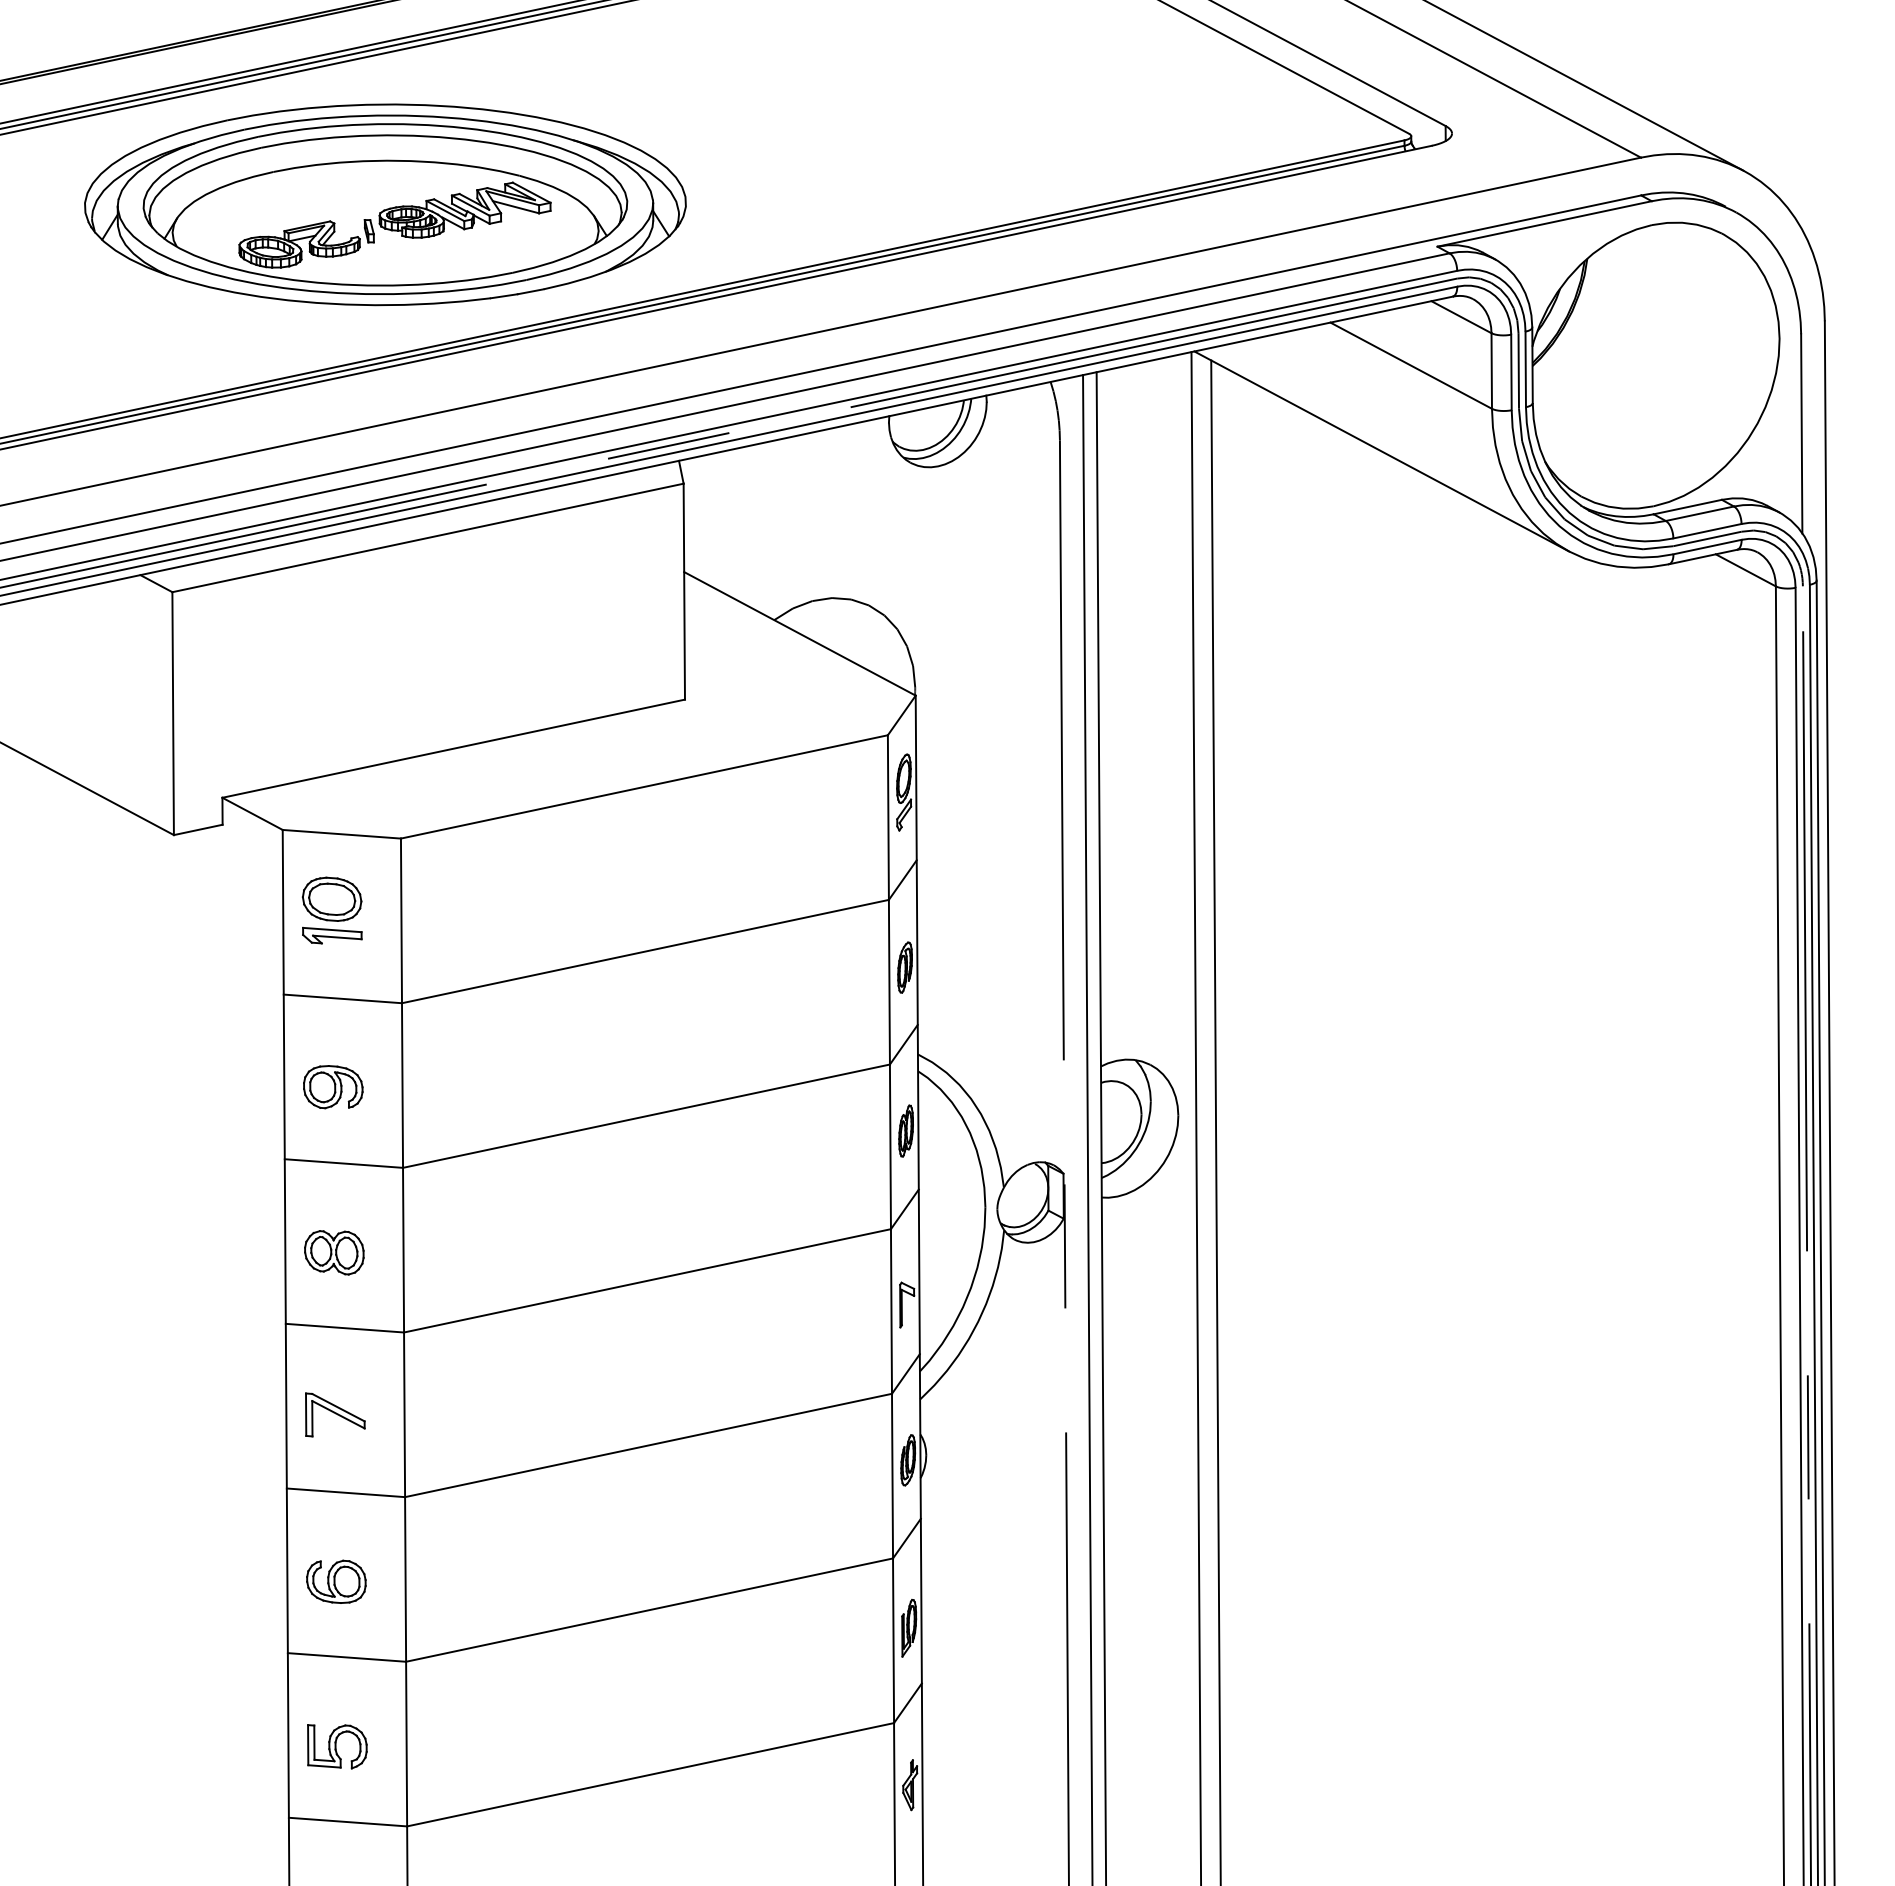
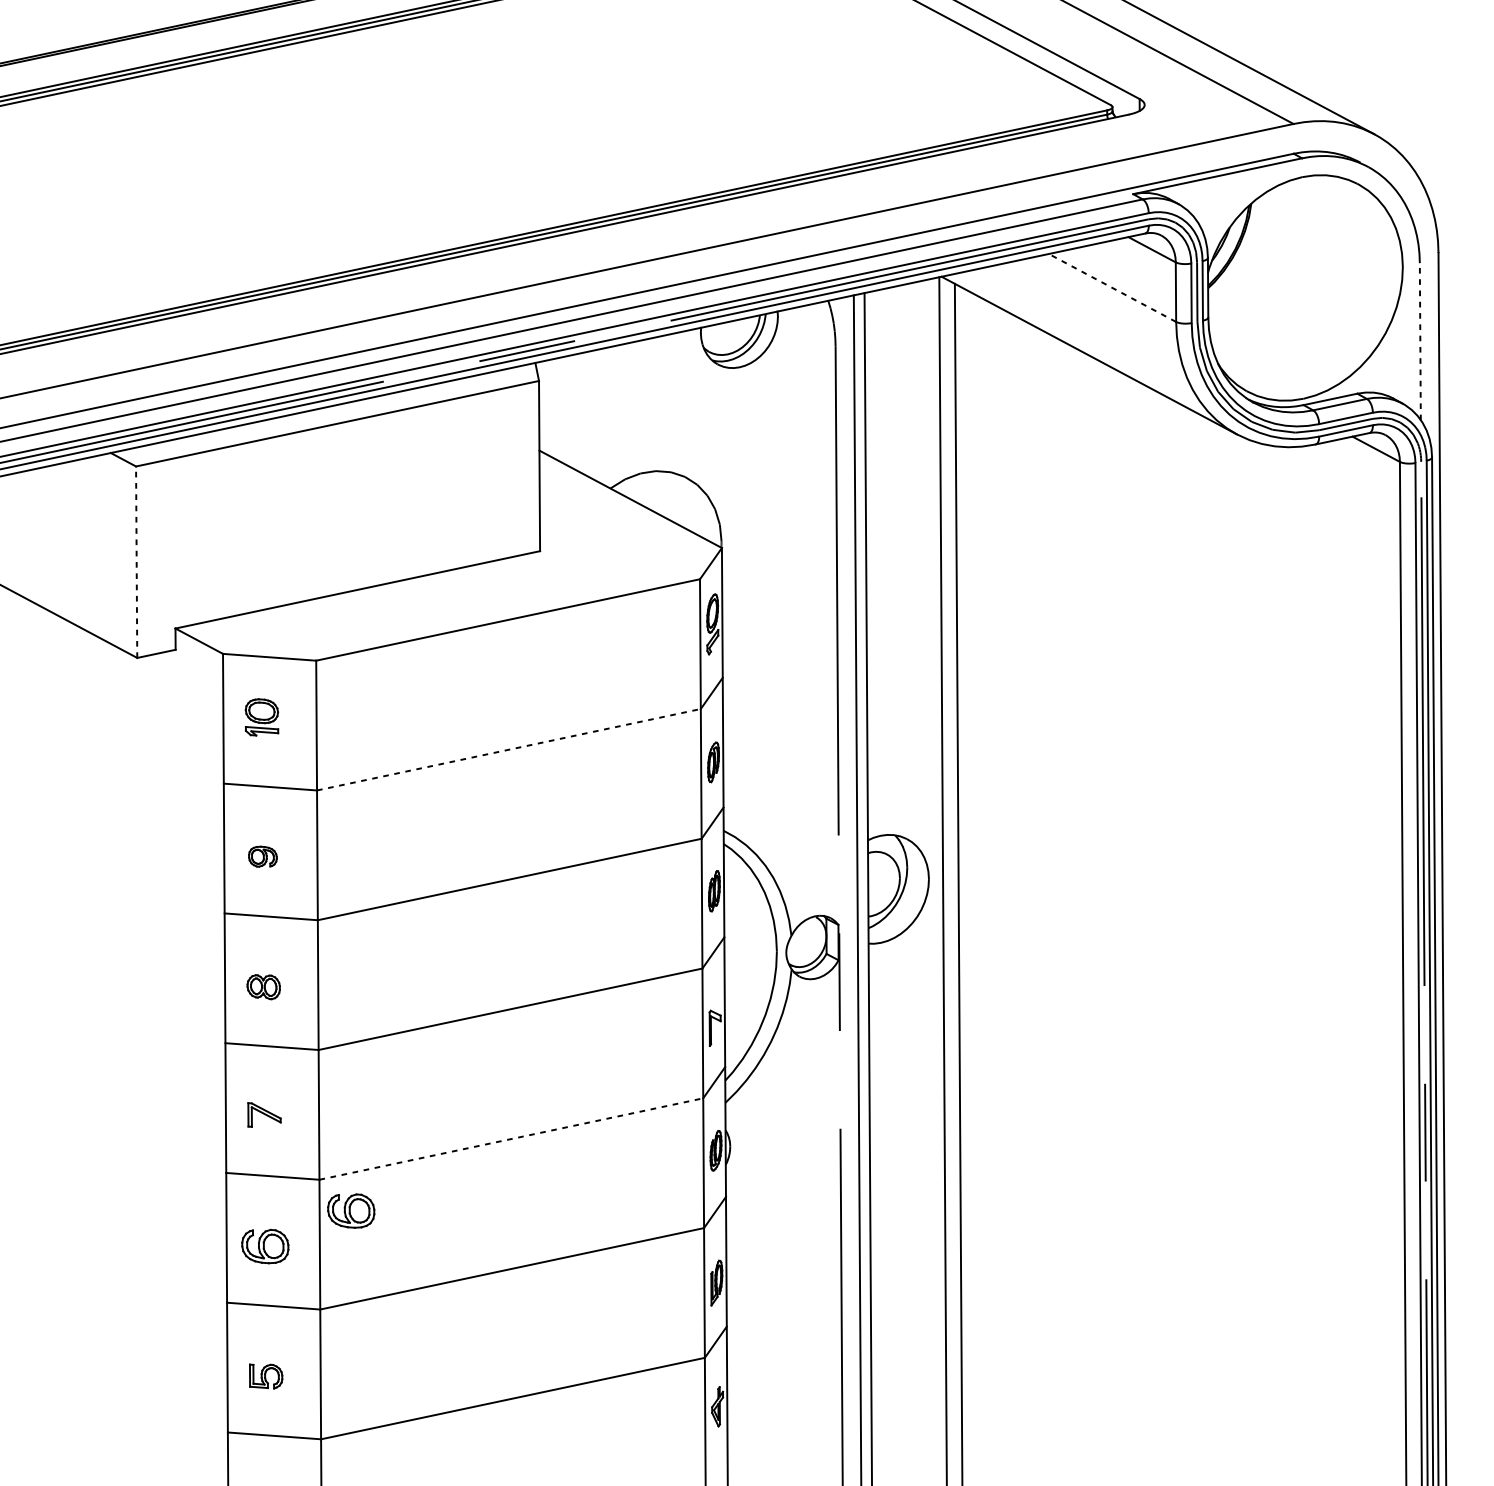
part: (385, 204) -> (304, 160), removed
line: (1411, 365) -> (1112, 287), solid -> dashed
line: (1801, 433) -> (1420, 341), solid -> dashed
line: (173, 713) -> (136, 562), solid -> dashed
part: (331, 910) -> (261, 717), size x0.7
line: (645, 951) -> (508, 749), solid -> dashed
part: (333, 1087) -> (263, 856), size x0.6
part: (334, 1252) -> (263, 986), size x0.7
part: (335, 1414) -> (264, 1114), size x0.7
line: (648, 1445) -> (511, 1139), solid -> dashed
part: (445, 1536) -> (351, 1210), added
part: (337, 1746) -> (266, 1376), size x0.7

